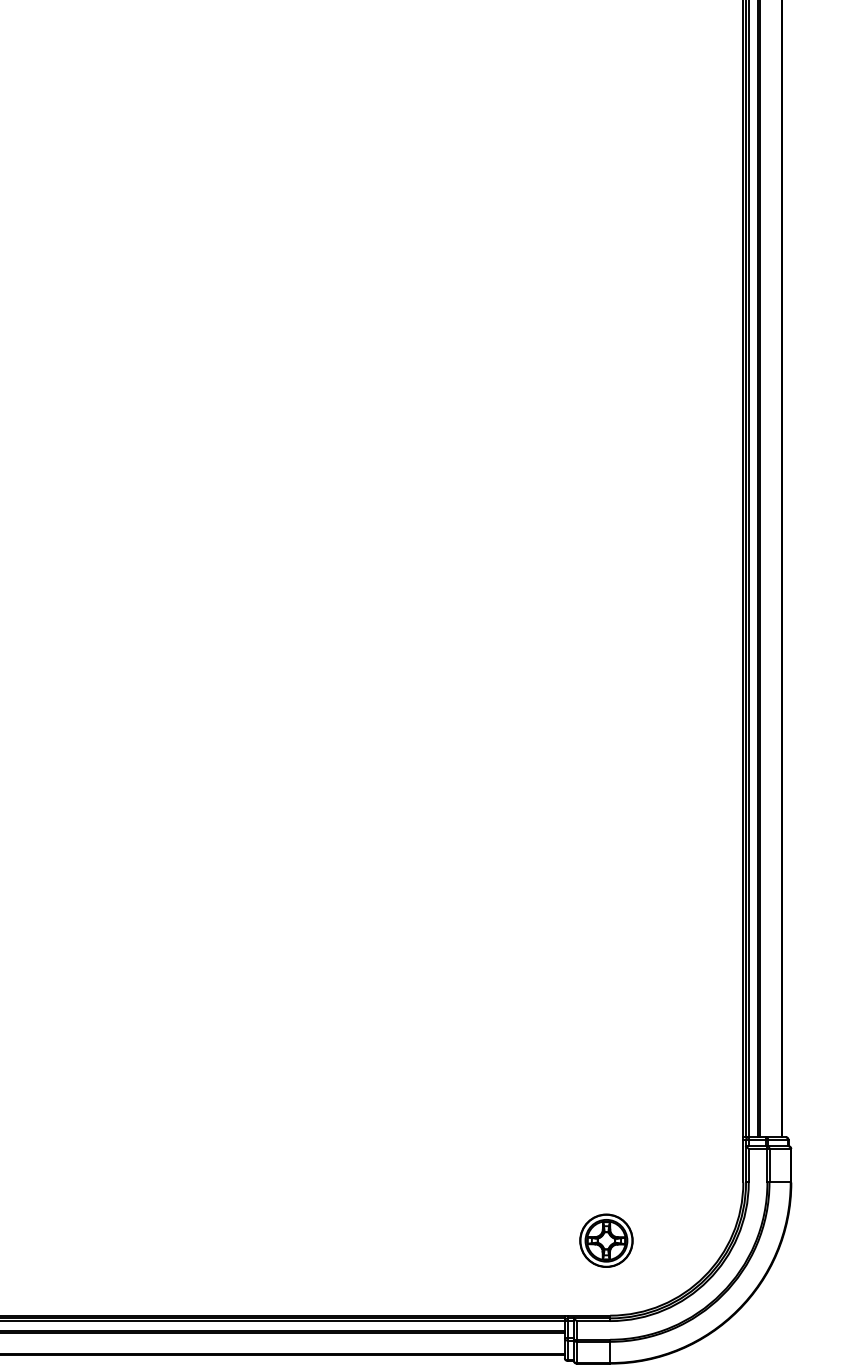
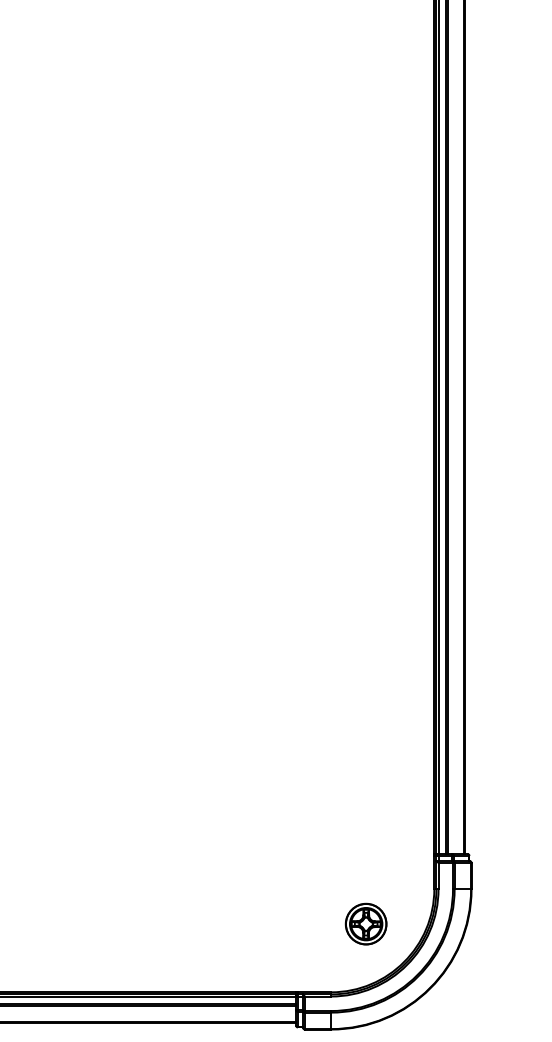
part: (606, 1240) -> (366, 923), moved

